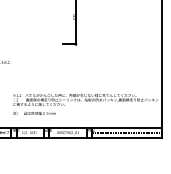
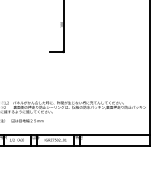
line: (127, 133) -> (115, 140), removed

